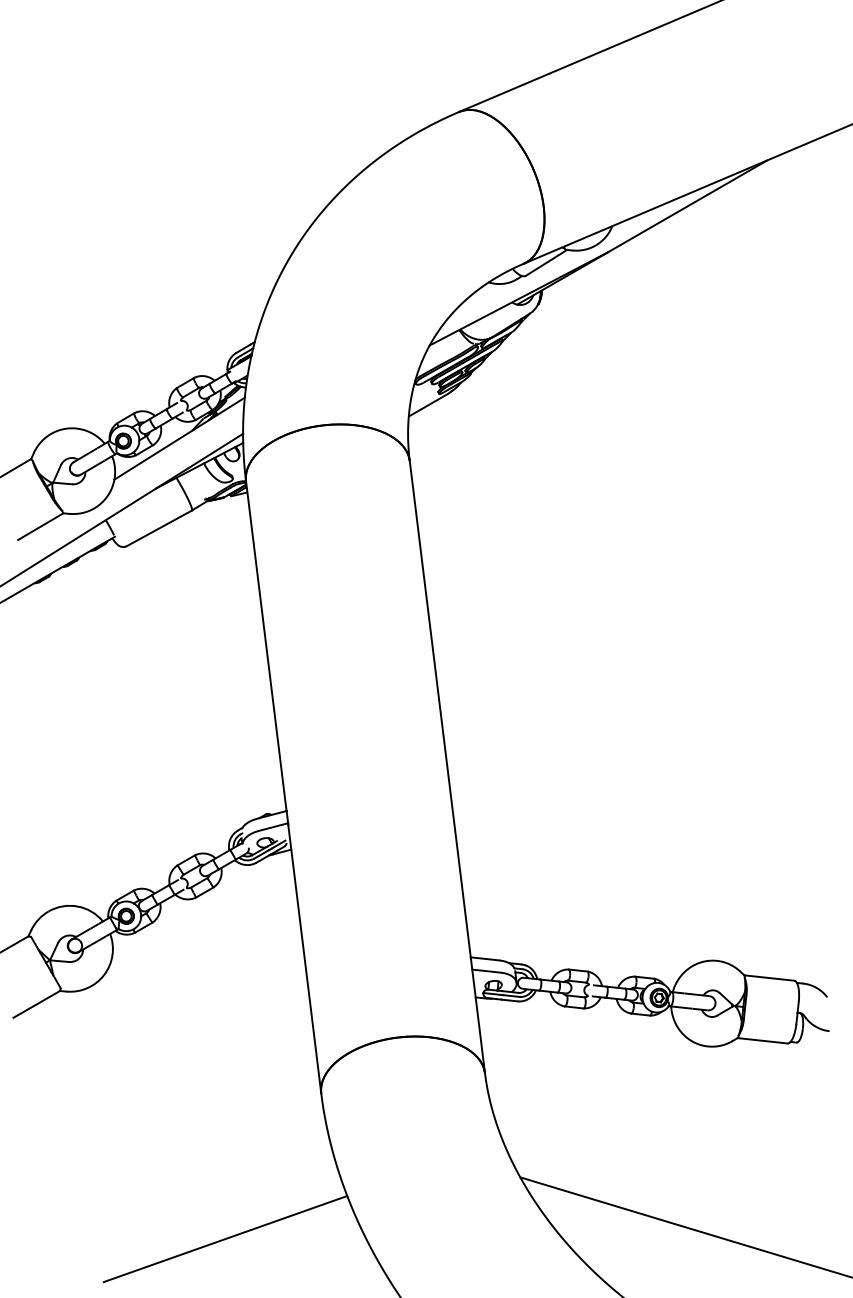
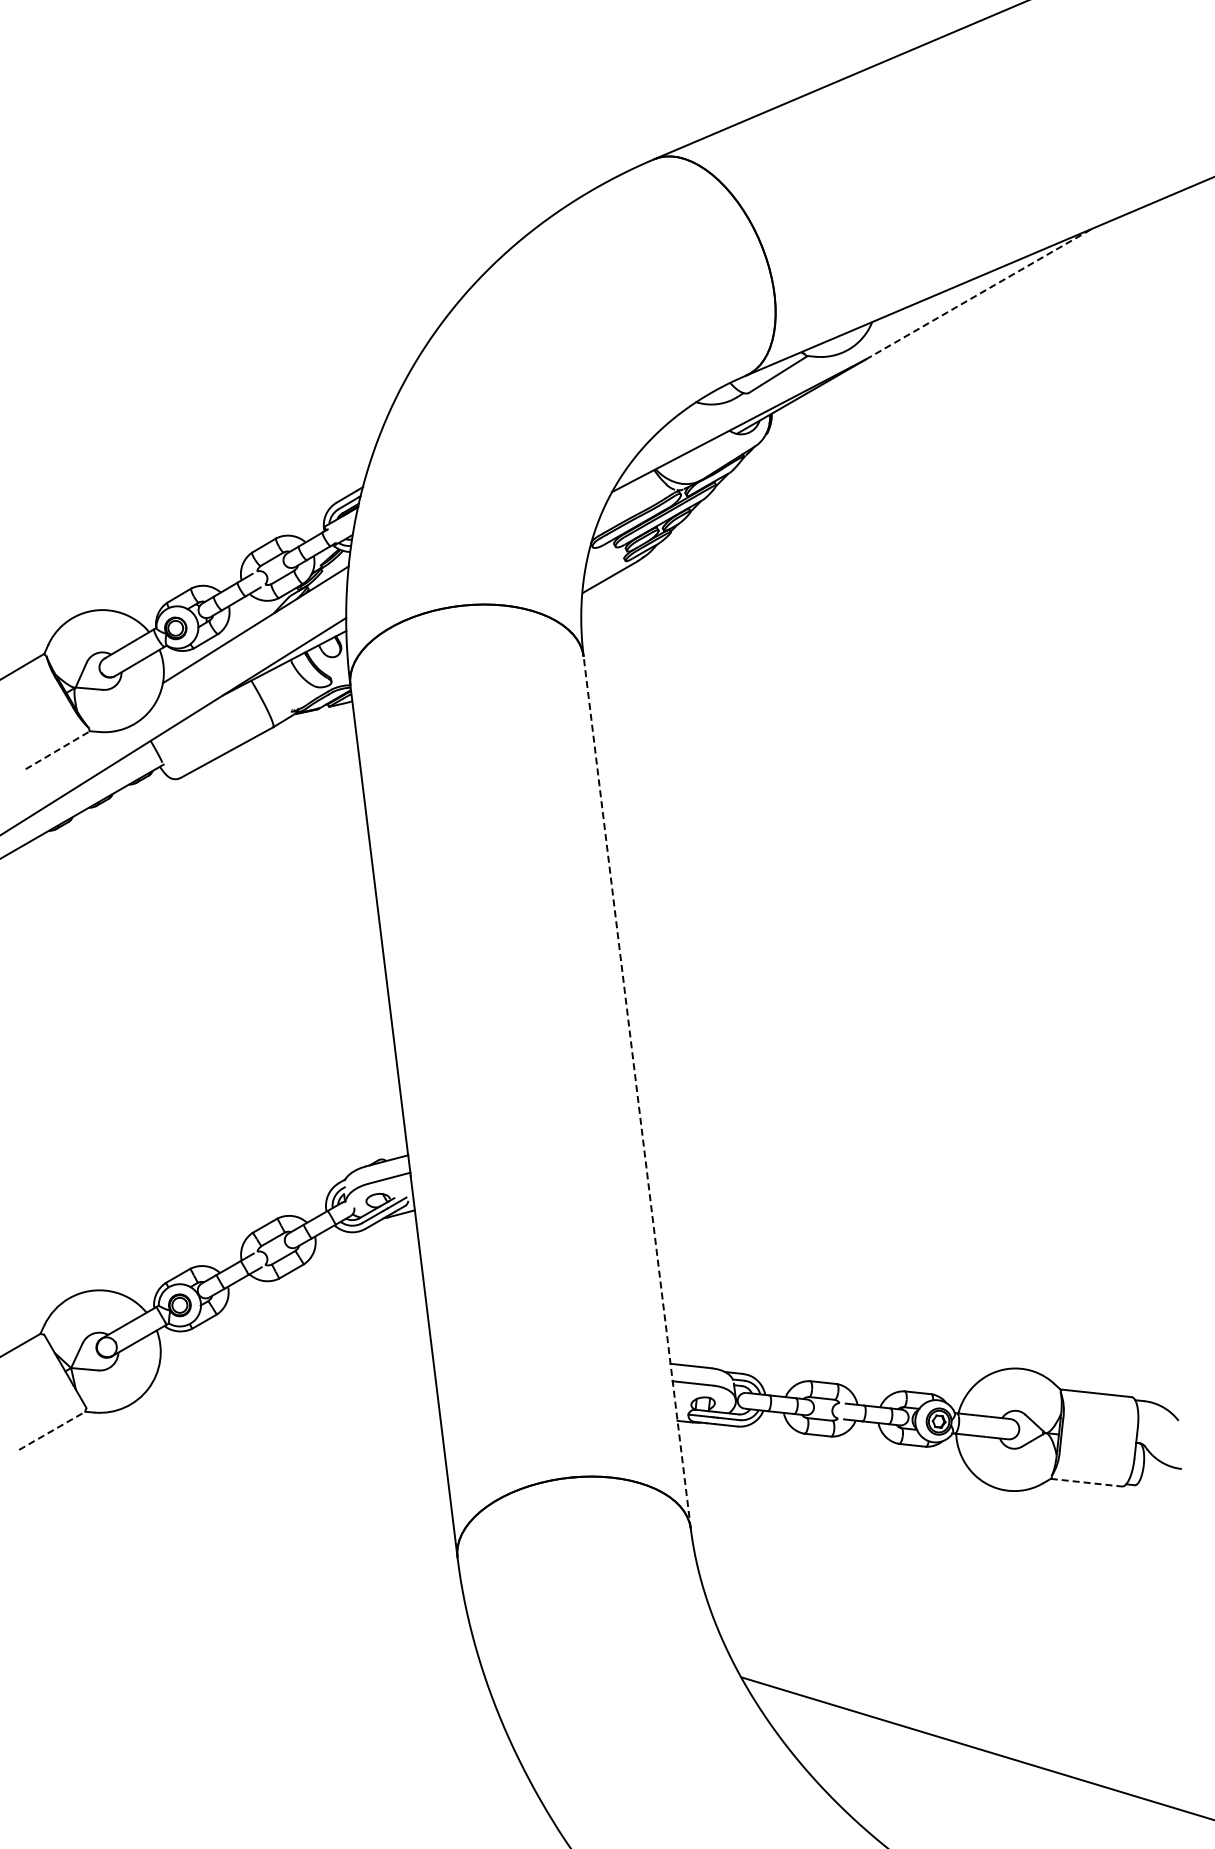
line: (687, 206) -> (979, 293), solid -> dashed
line: (41, 526) -> (58, 749), solid -> dashed
line: (447, 766) -> (637, 1092), solid -> dashed
line: (36, 1004) -> (52, 1430), solid -> dashed
line: (762, 1040) -> (1086, 1482), solid -> dashed
line: (225, 1238) -> (320, 1764), removed

